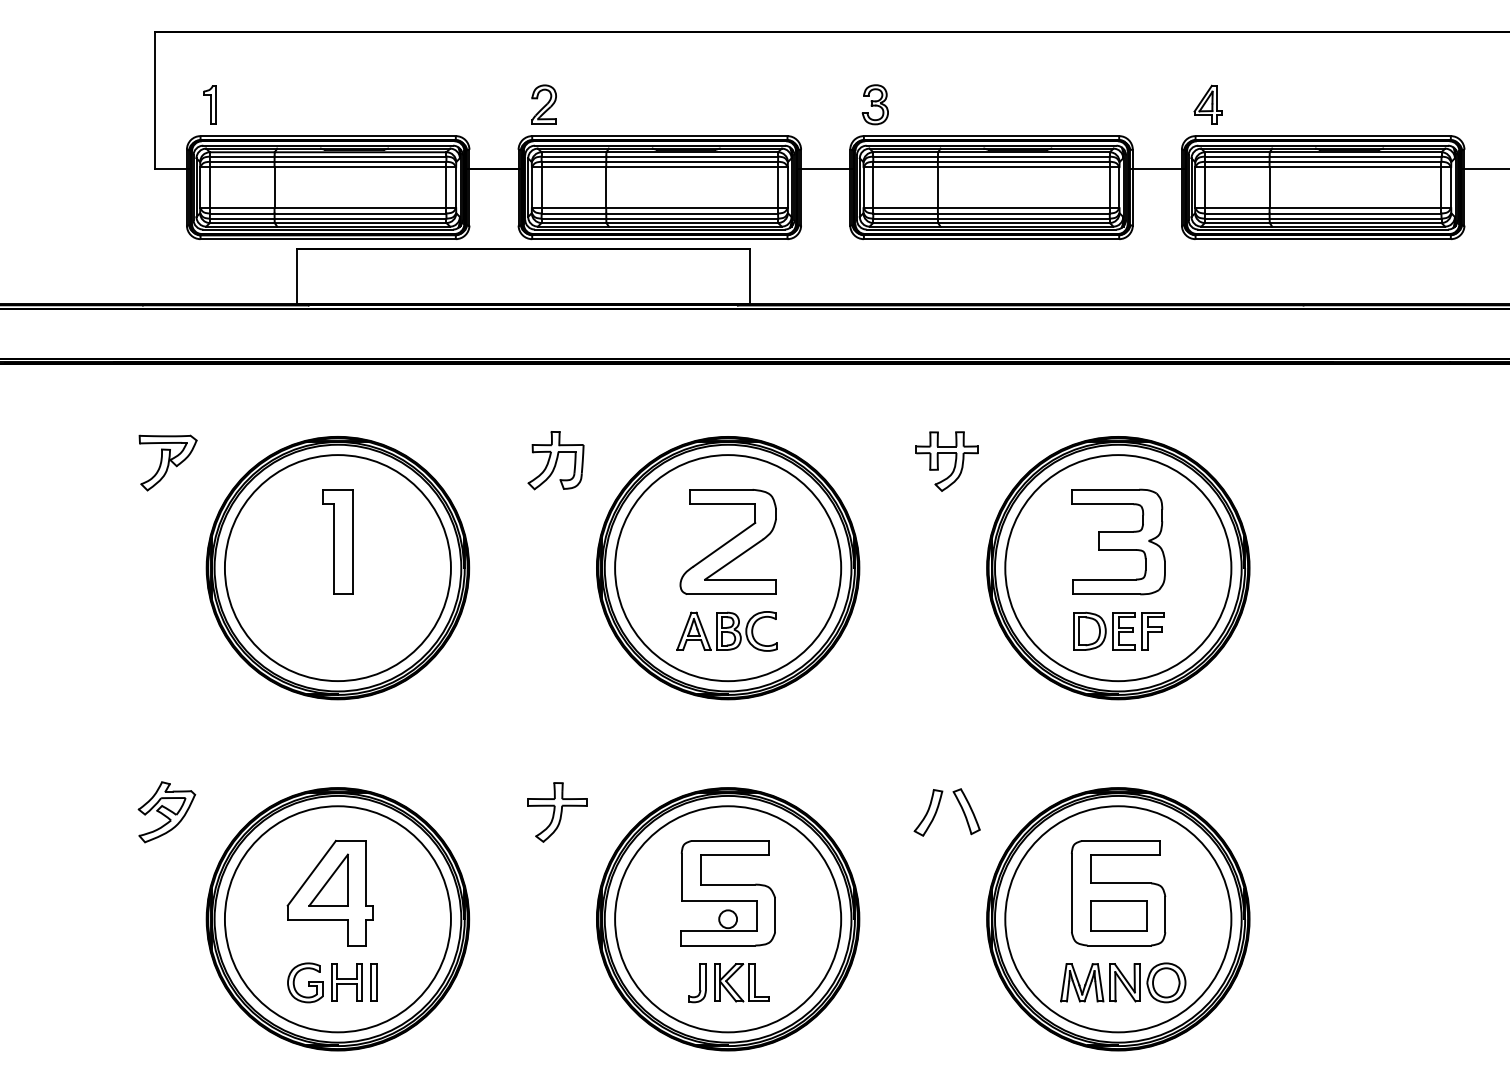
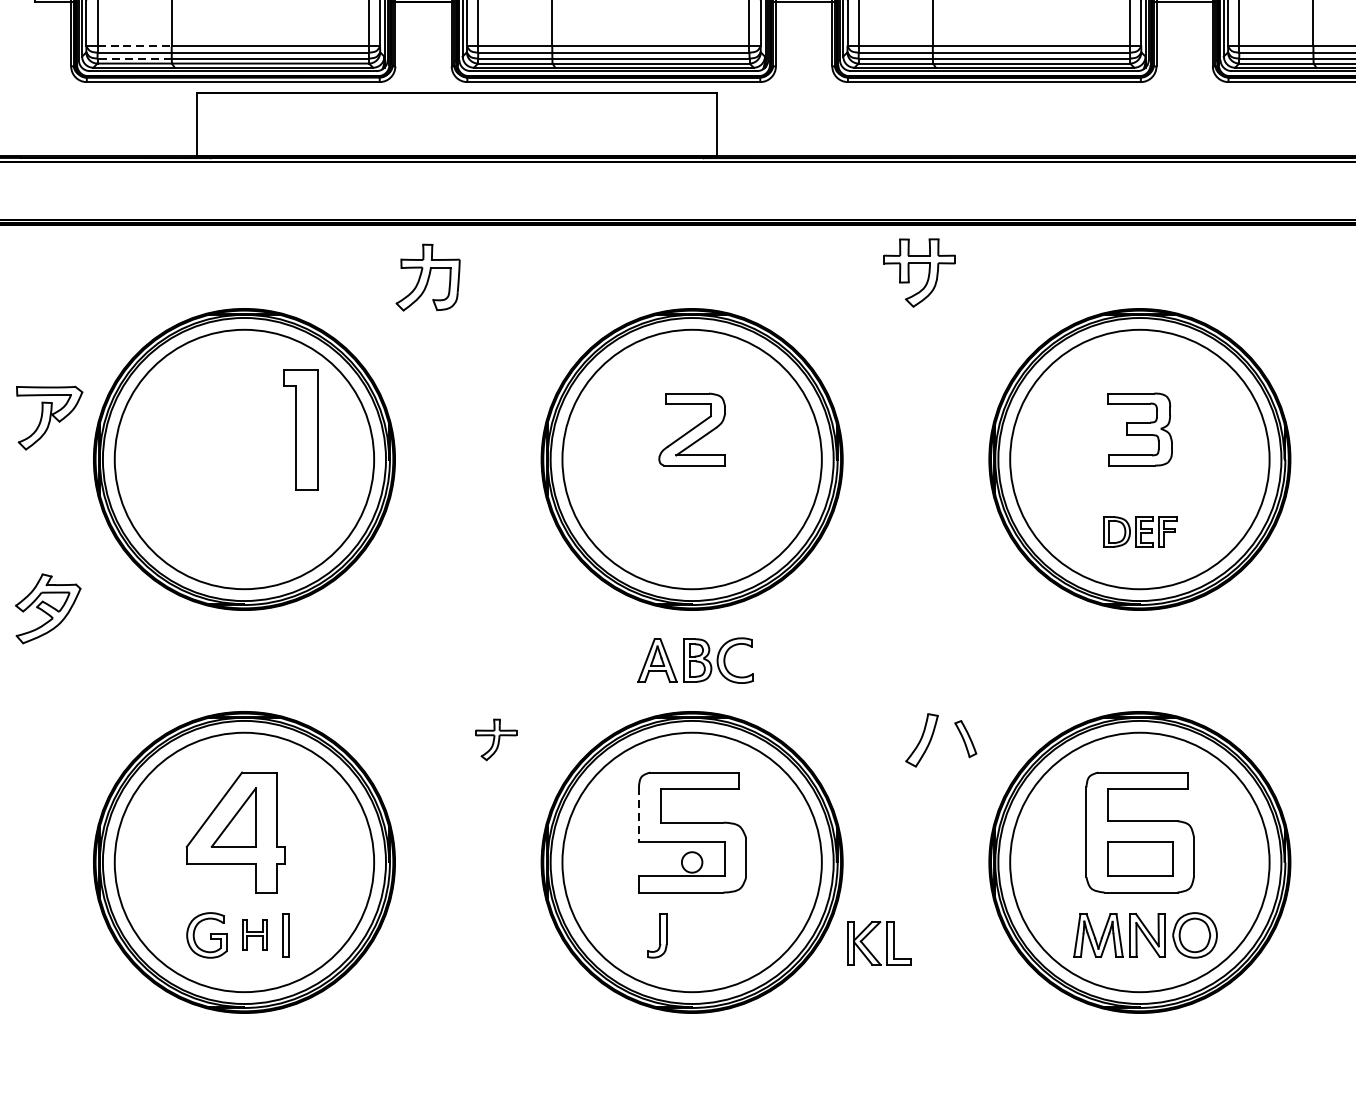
line: (242, 208) -> (134, 46), solid -> dashed
line: (241, 218) -> (133, 58), solid -> dashed
part: (946, 453) -> (918, 263), moved
part: (555, 460) -> (427, 277), moved
part: (167, 462) -> (48, 417), moved
part: (337, 541) -> (300, 428), moved
part: (727, 541) -> (691, 428), size x0.6
part: (1118, 541) -> (1140, 428), size x0.6
part: (1118, 630) -> (1140, 531), size x0.7
part: (726, 631) -> (694, 660), moved
part: (966, 811) -> (965, 738), size x0.7
part: (166, 812) -> (47, 609), moved
part: (557, 812) -> (496, 739), size x0.6
line: (681, 877) -> (638, 814), solid -> dashed
part: (346, 982) -> (254, 934), size x0.7
part: (748, 982) -> (886, 943), moved

